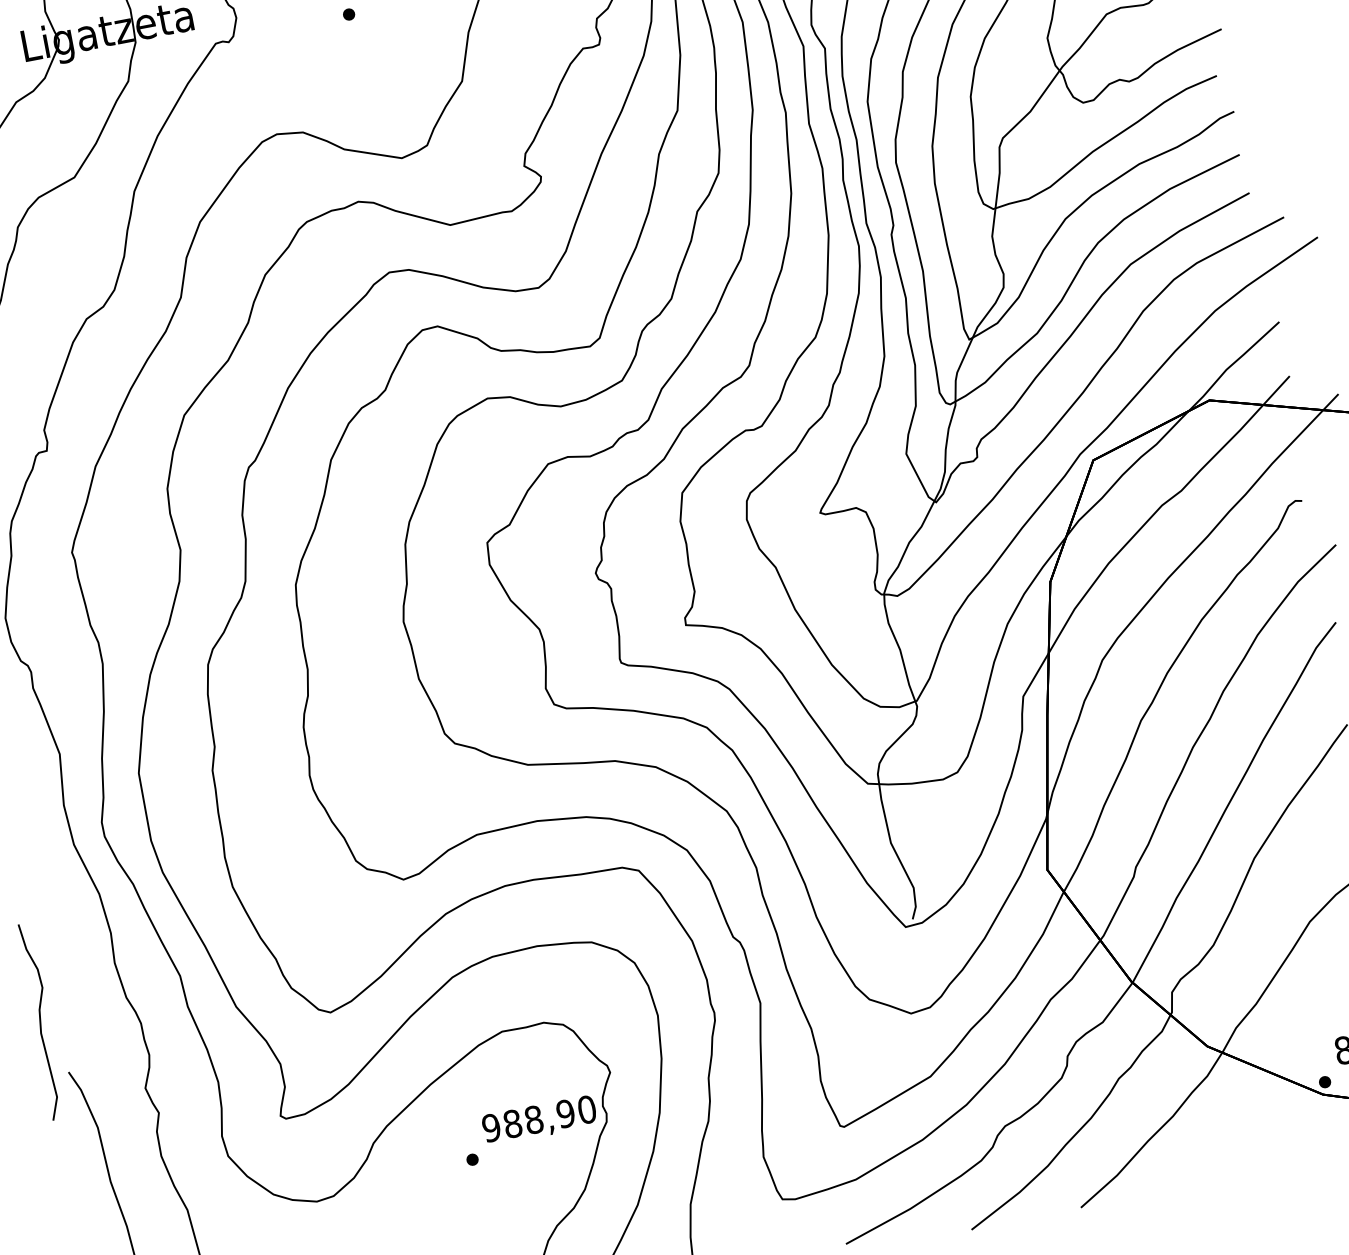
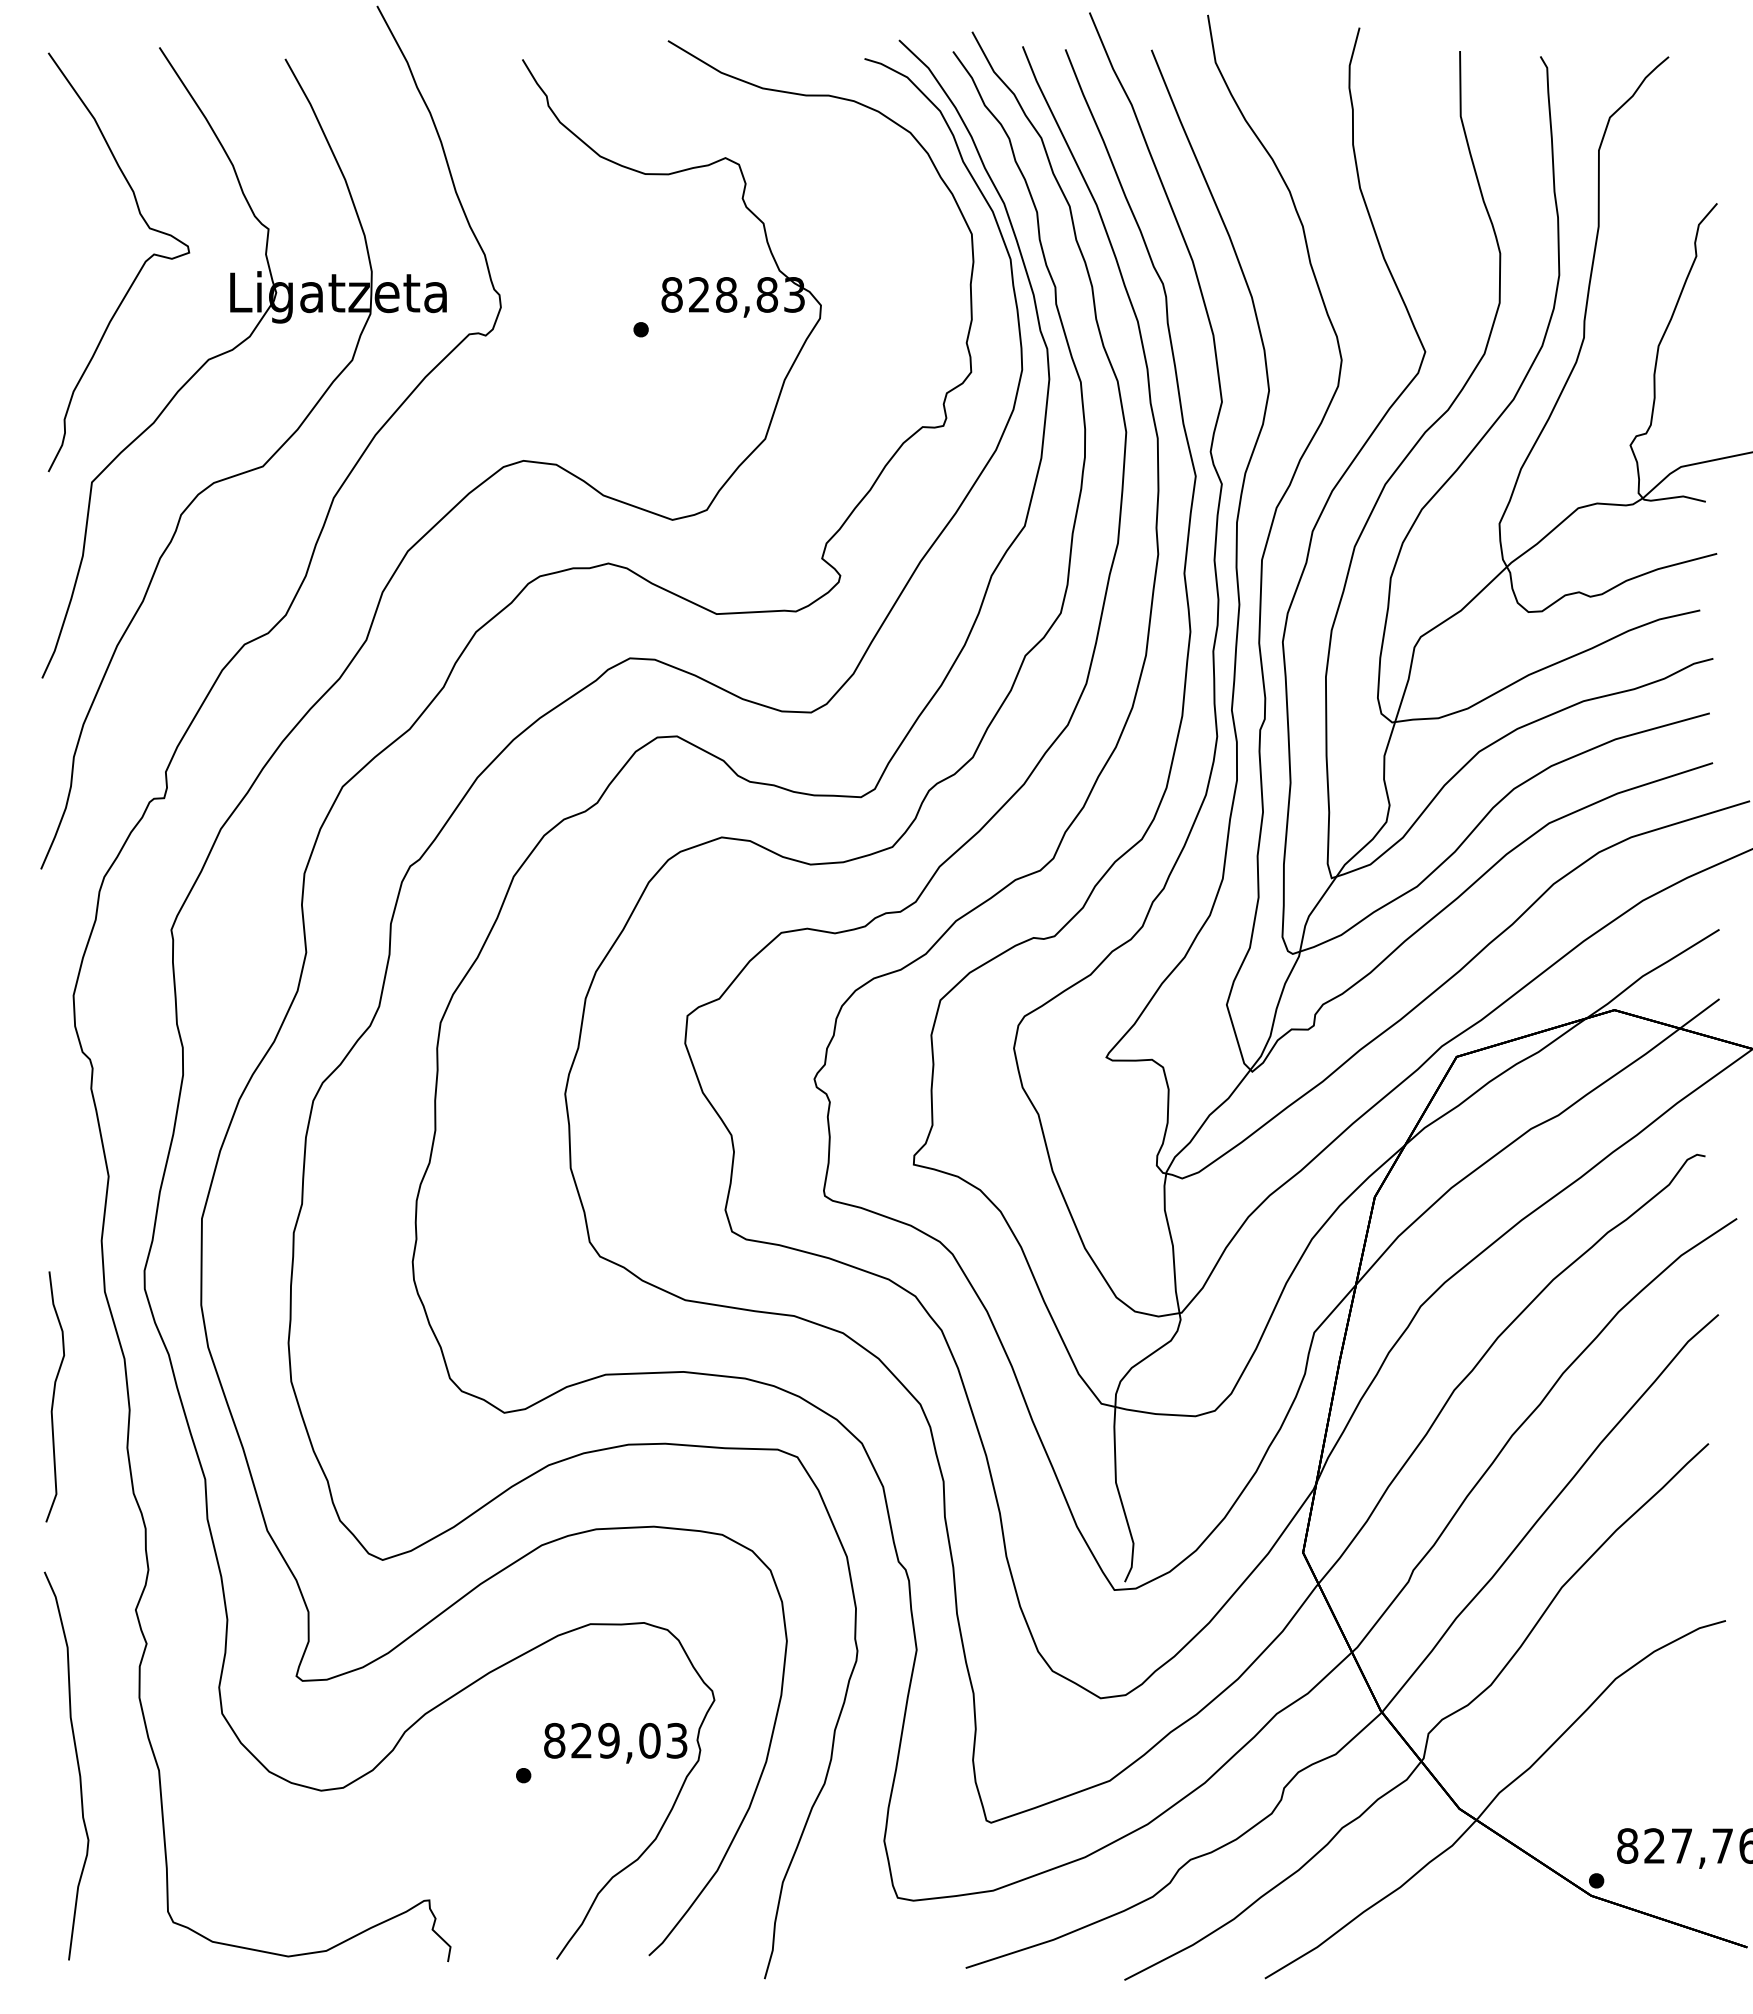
curve: (41, 1021) -> (54, 1396), moved
text: (538, 1118) -> (615, 1740), 988,90 -> 829,03

